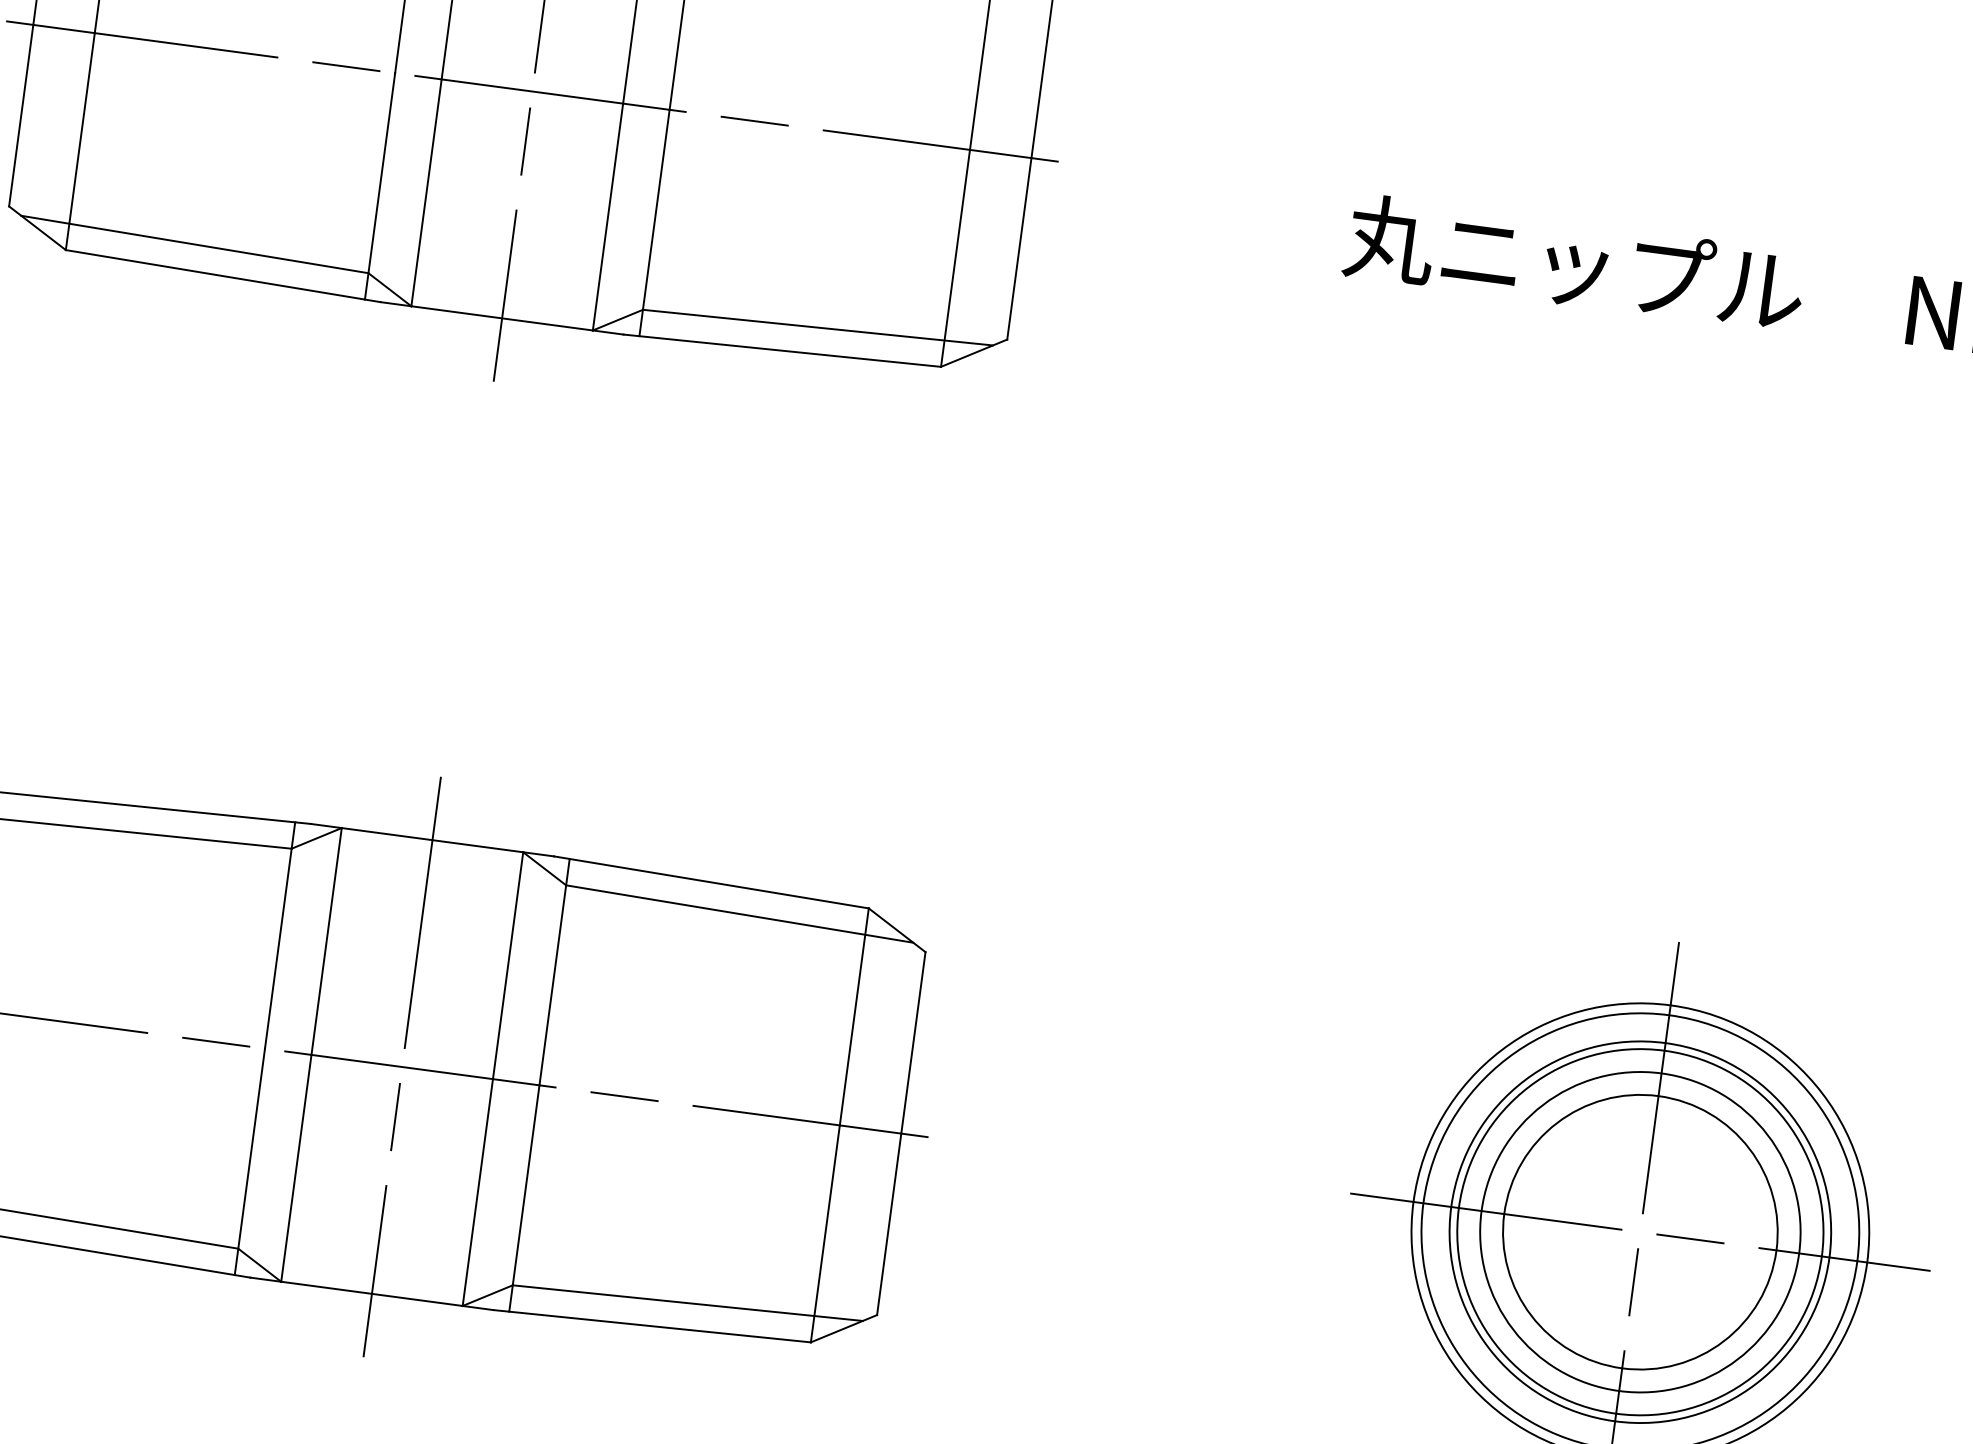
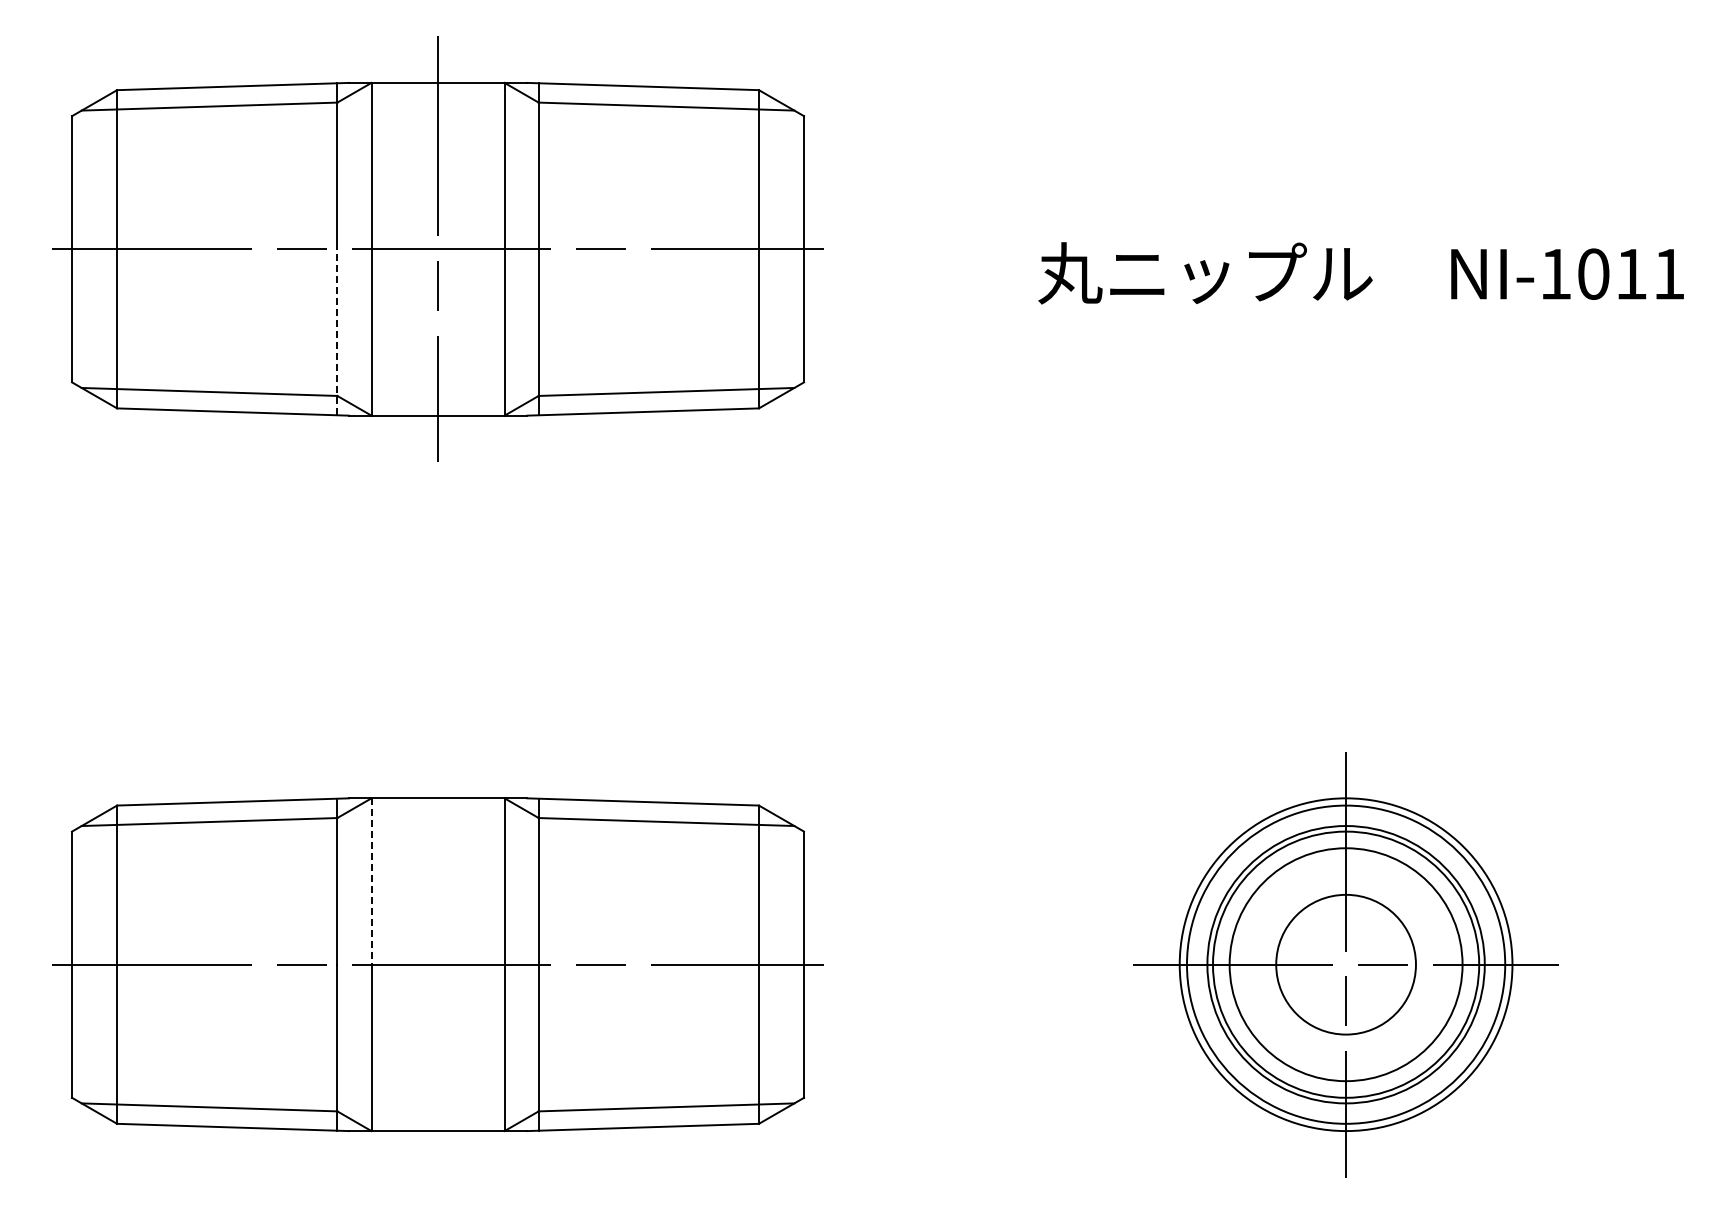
line: (380, 185) -> (337, 331), solid -> dashed
line: (326, 942) -> (371, 882), solid -> dashed
line: (402, 1066) -> (438, 964), removed
circle: (1639, 1231) -> (1345, 964), size x0.7

